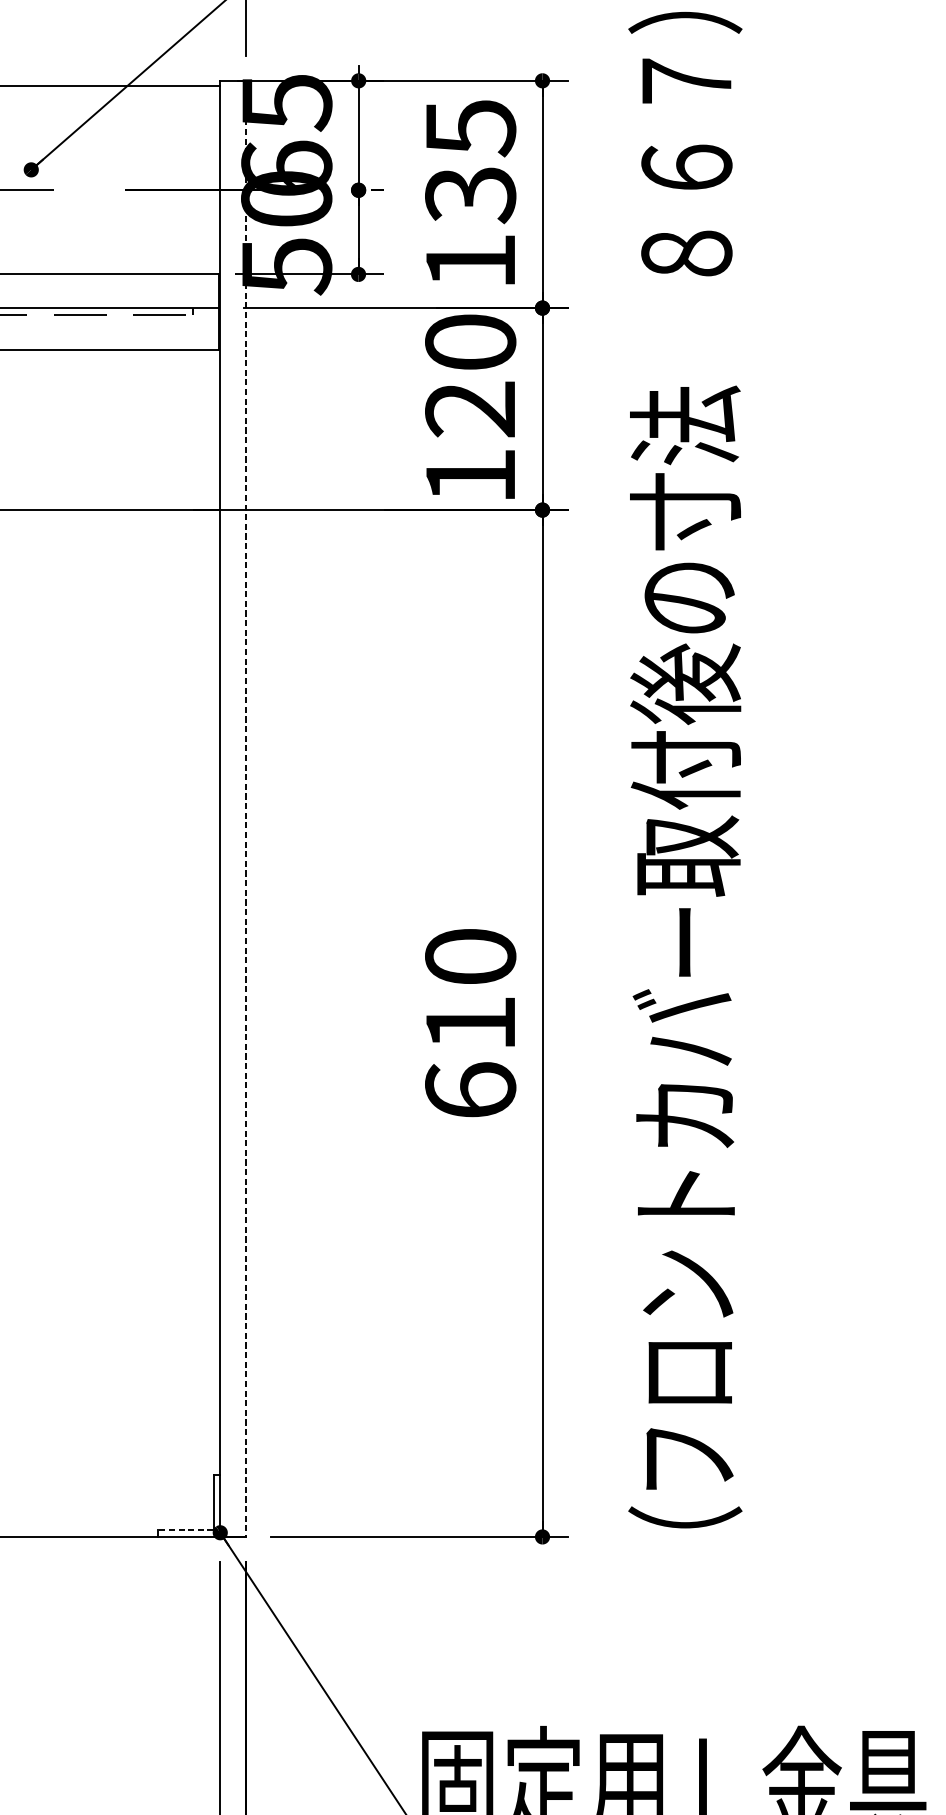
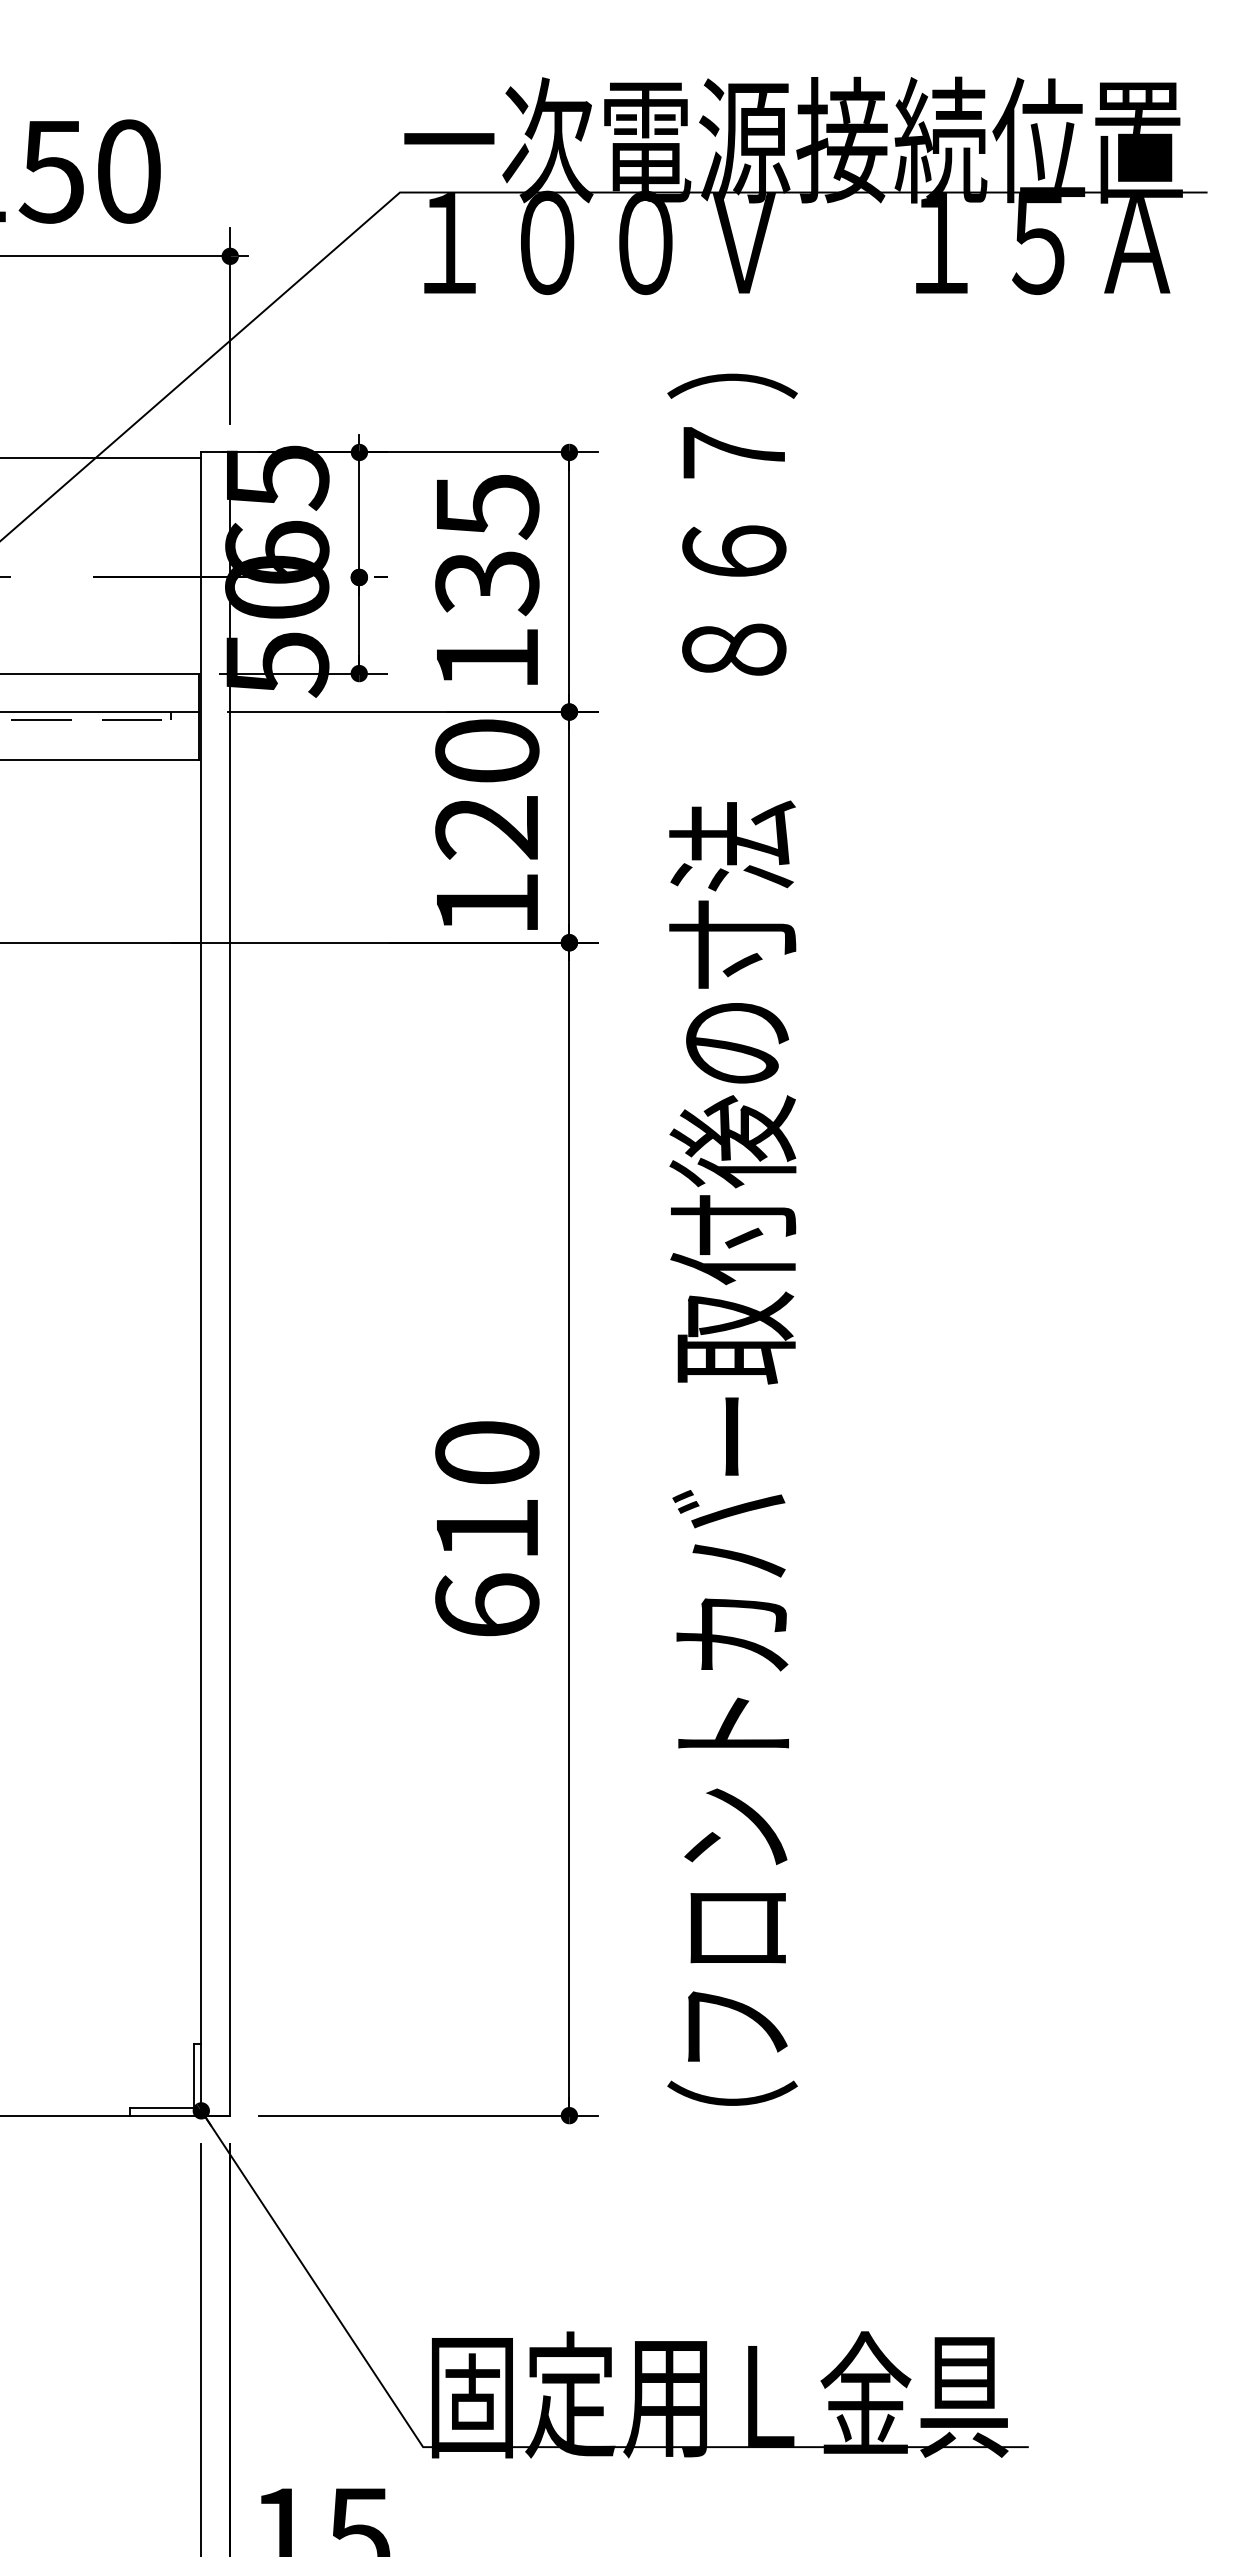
line: (245, 809) -> (230, 1284), dashed -> solid
line: (185, 1529) -> (161, 2107), dashed -> solid

